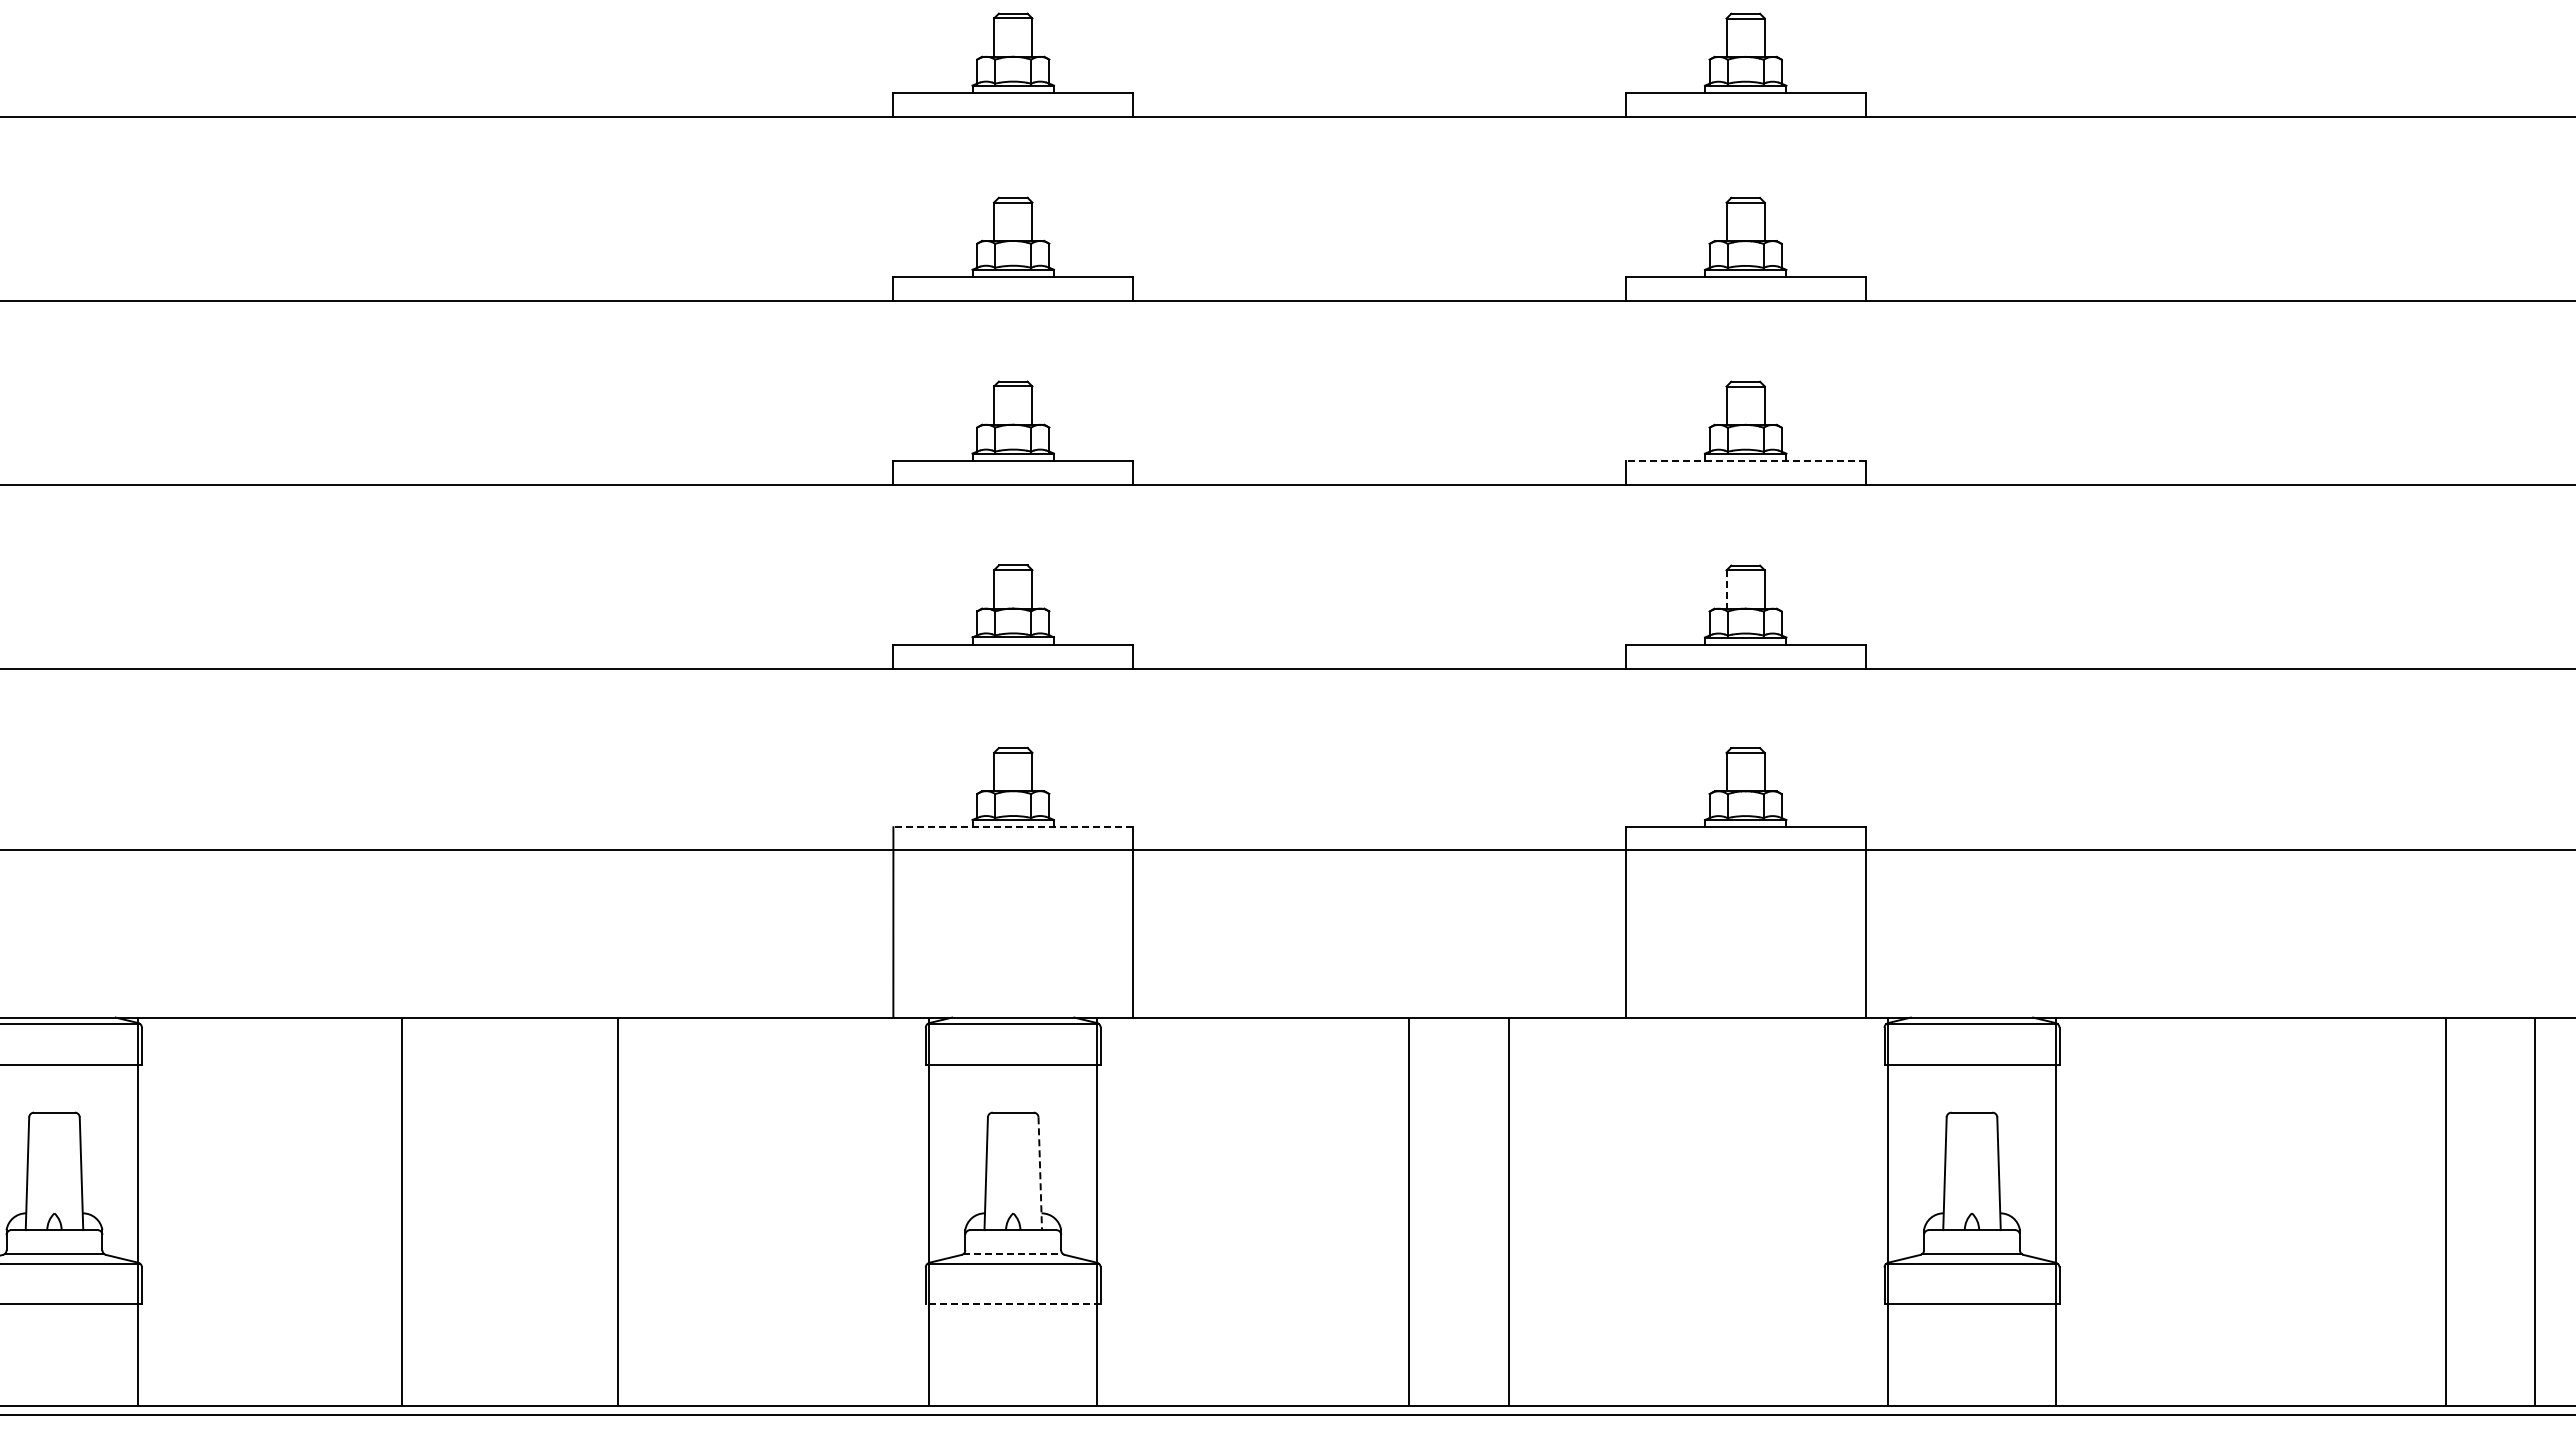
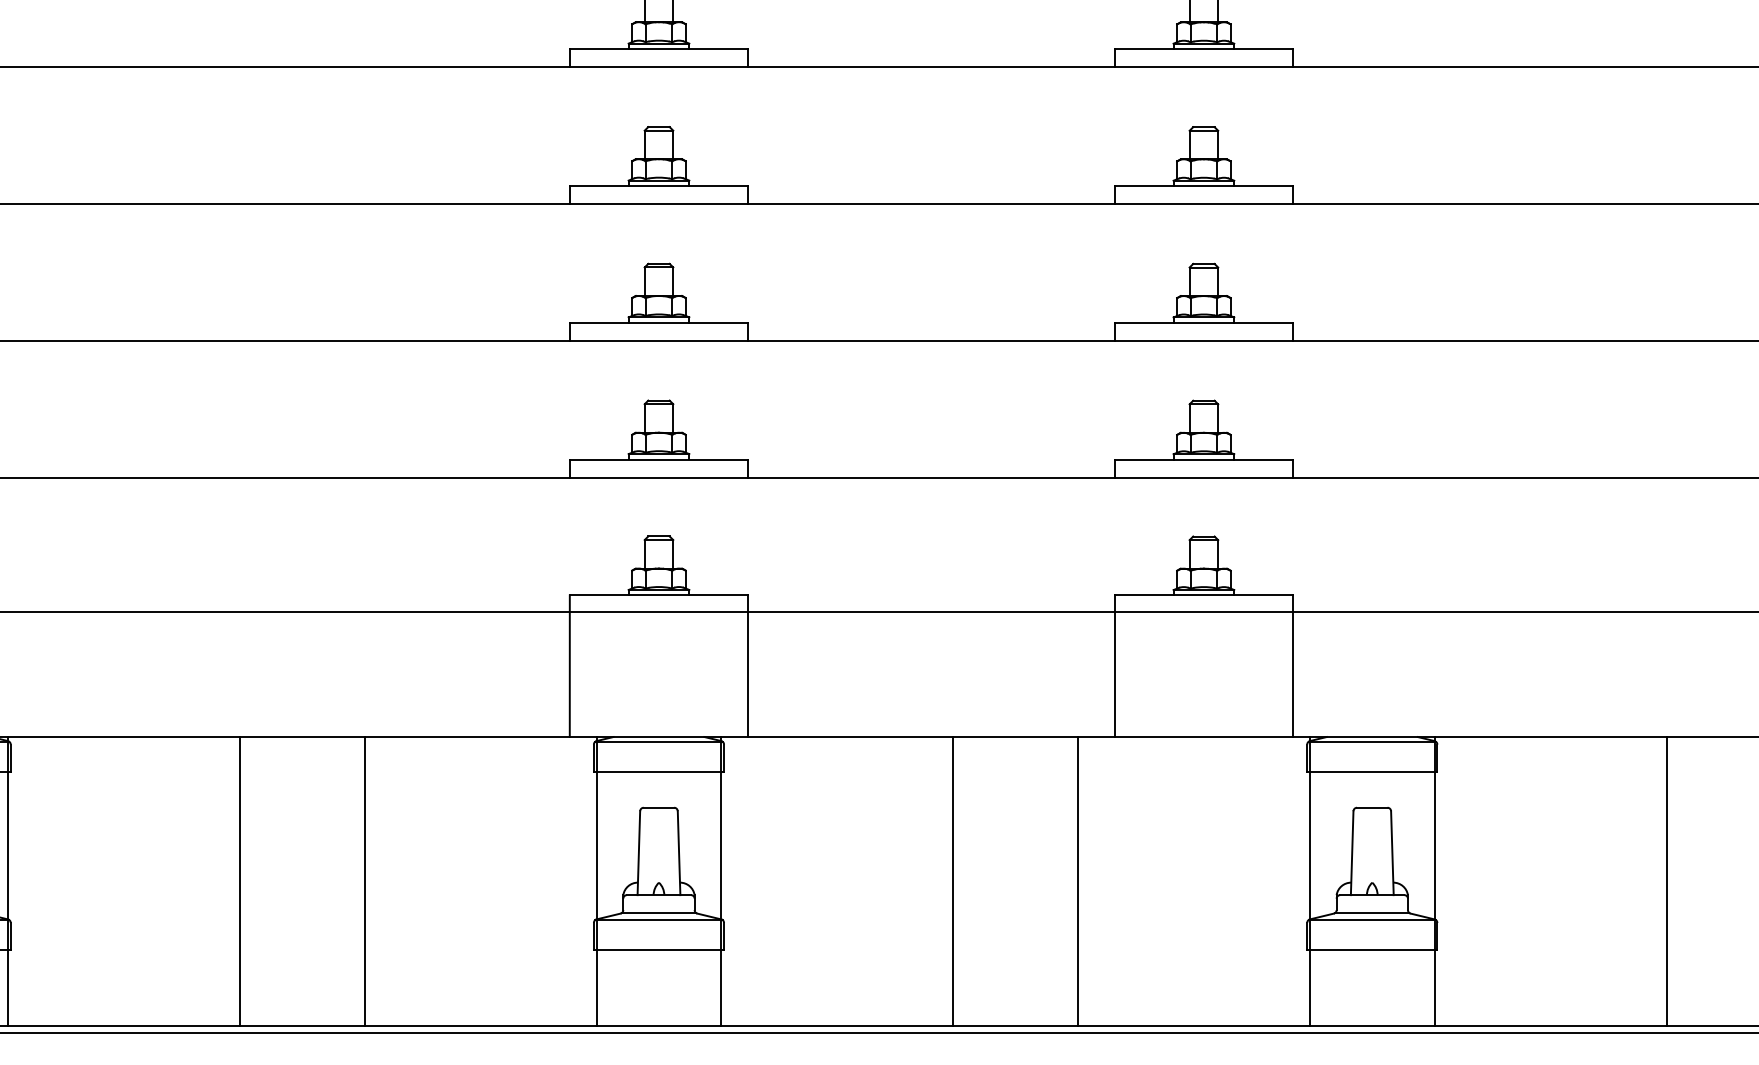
line: (1745, 460) -> (1203, 322), dashed -> solid
line: (1726, 590) -> (1189, 419), dashed -> solid
line: (1013, 827) -> (659, 595), dashed -> solid
line: (1040, 1174) -> (679, 853), dashed -> solid
line: (401, 1211) -> (239, 881), moved
line: (1508, 1211) -> (1078, 881), moved
line: (2445, 1211) -> (1666, 881), moved
line: (1013, 1254) -> (659, 913), dashed -> solid
line: (1012, 1304) -> (658, 950), dashed -> solid

